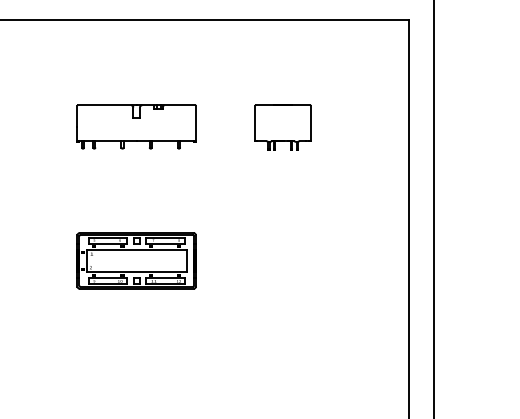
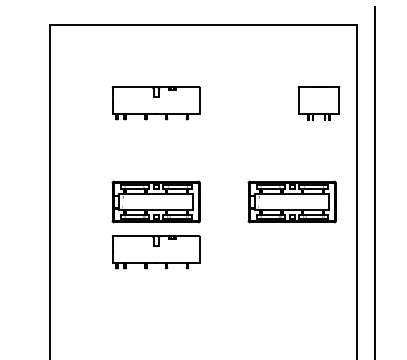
part: (282, 127) -> (318, 103), moved
part: (320, 260) -> (291, 201), added
part: (135, 329) -> (155, 252), added

